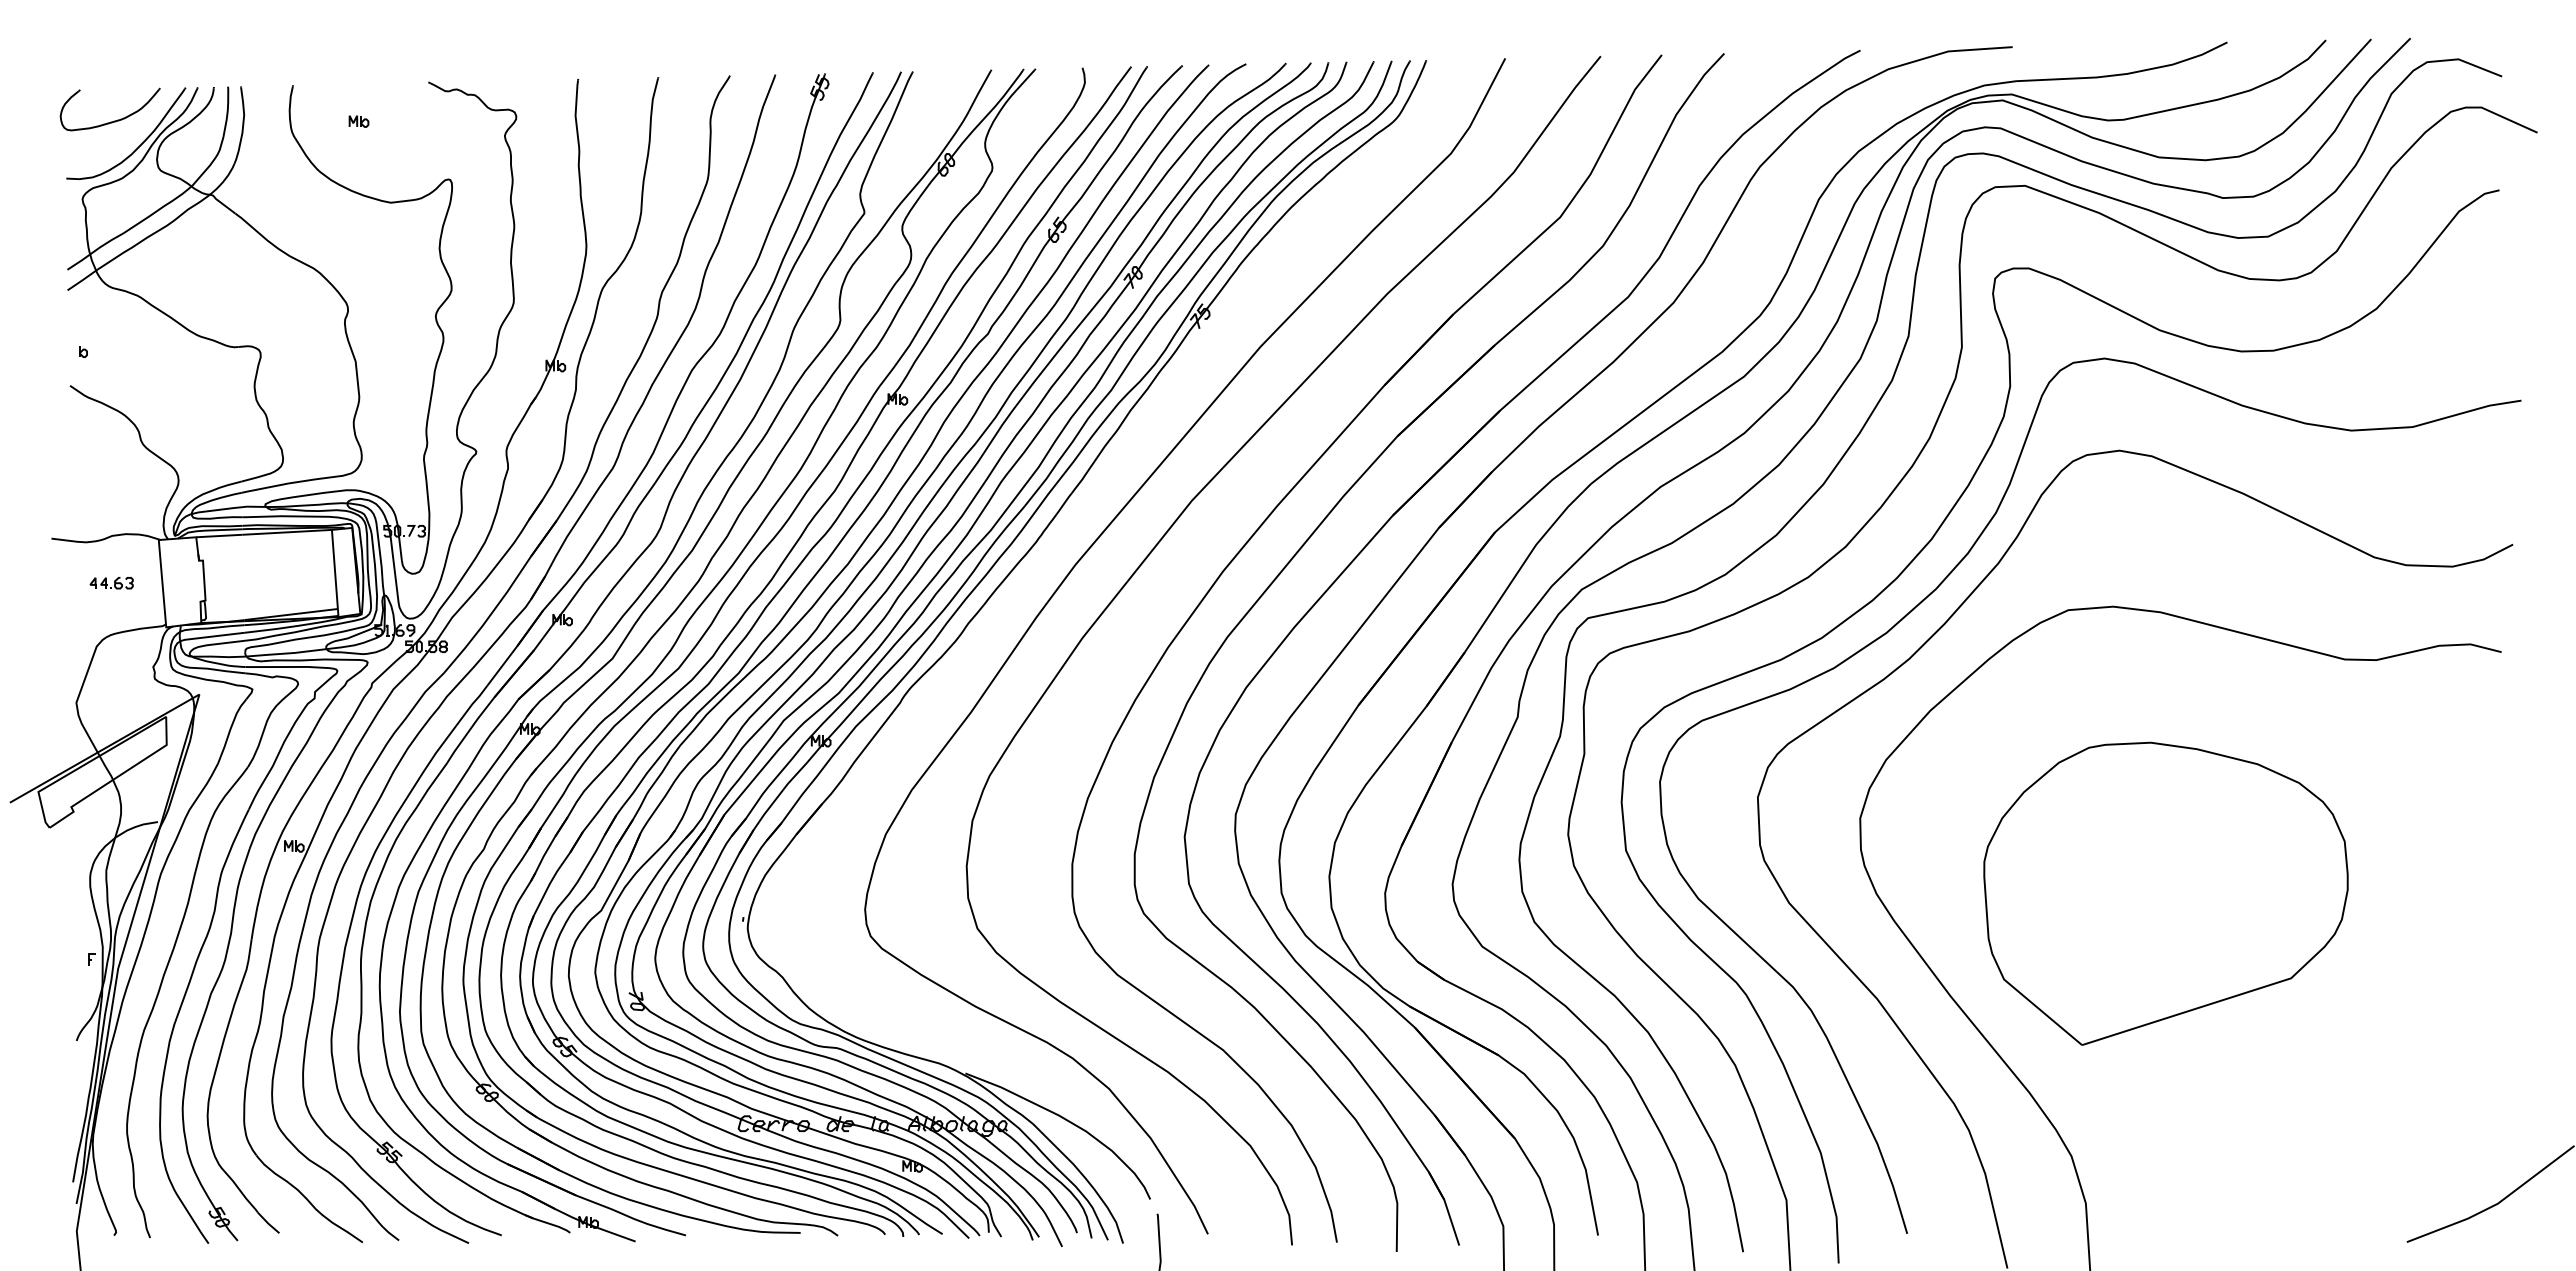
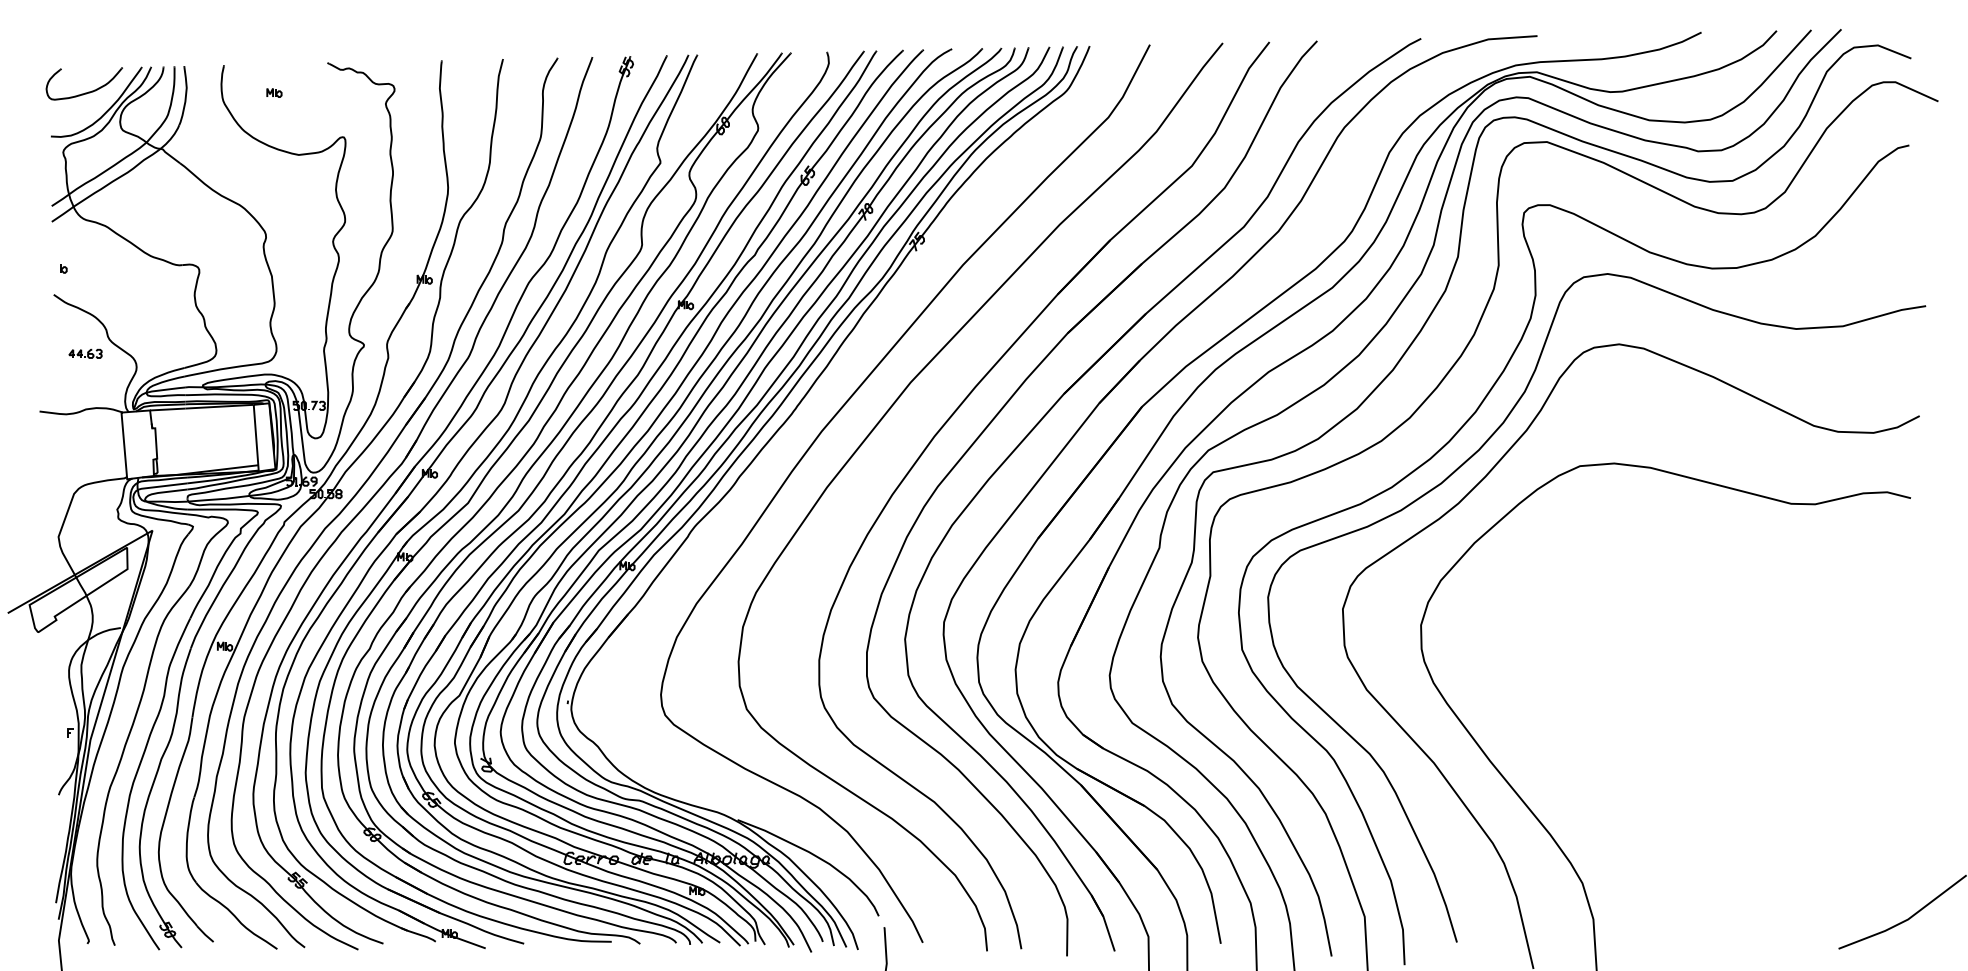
part: (111, 583) -> (85, 354), moved
part: (2165, 893) -> (1654, 682), removed

